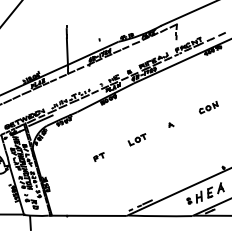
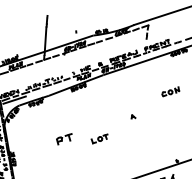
part: (208, 107) -> (170, 91), moved
part: (136, 139) -> (98, 138), moved
part: (98, 156) -> (63, 138), size x1.6

